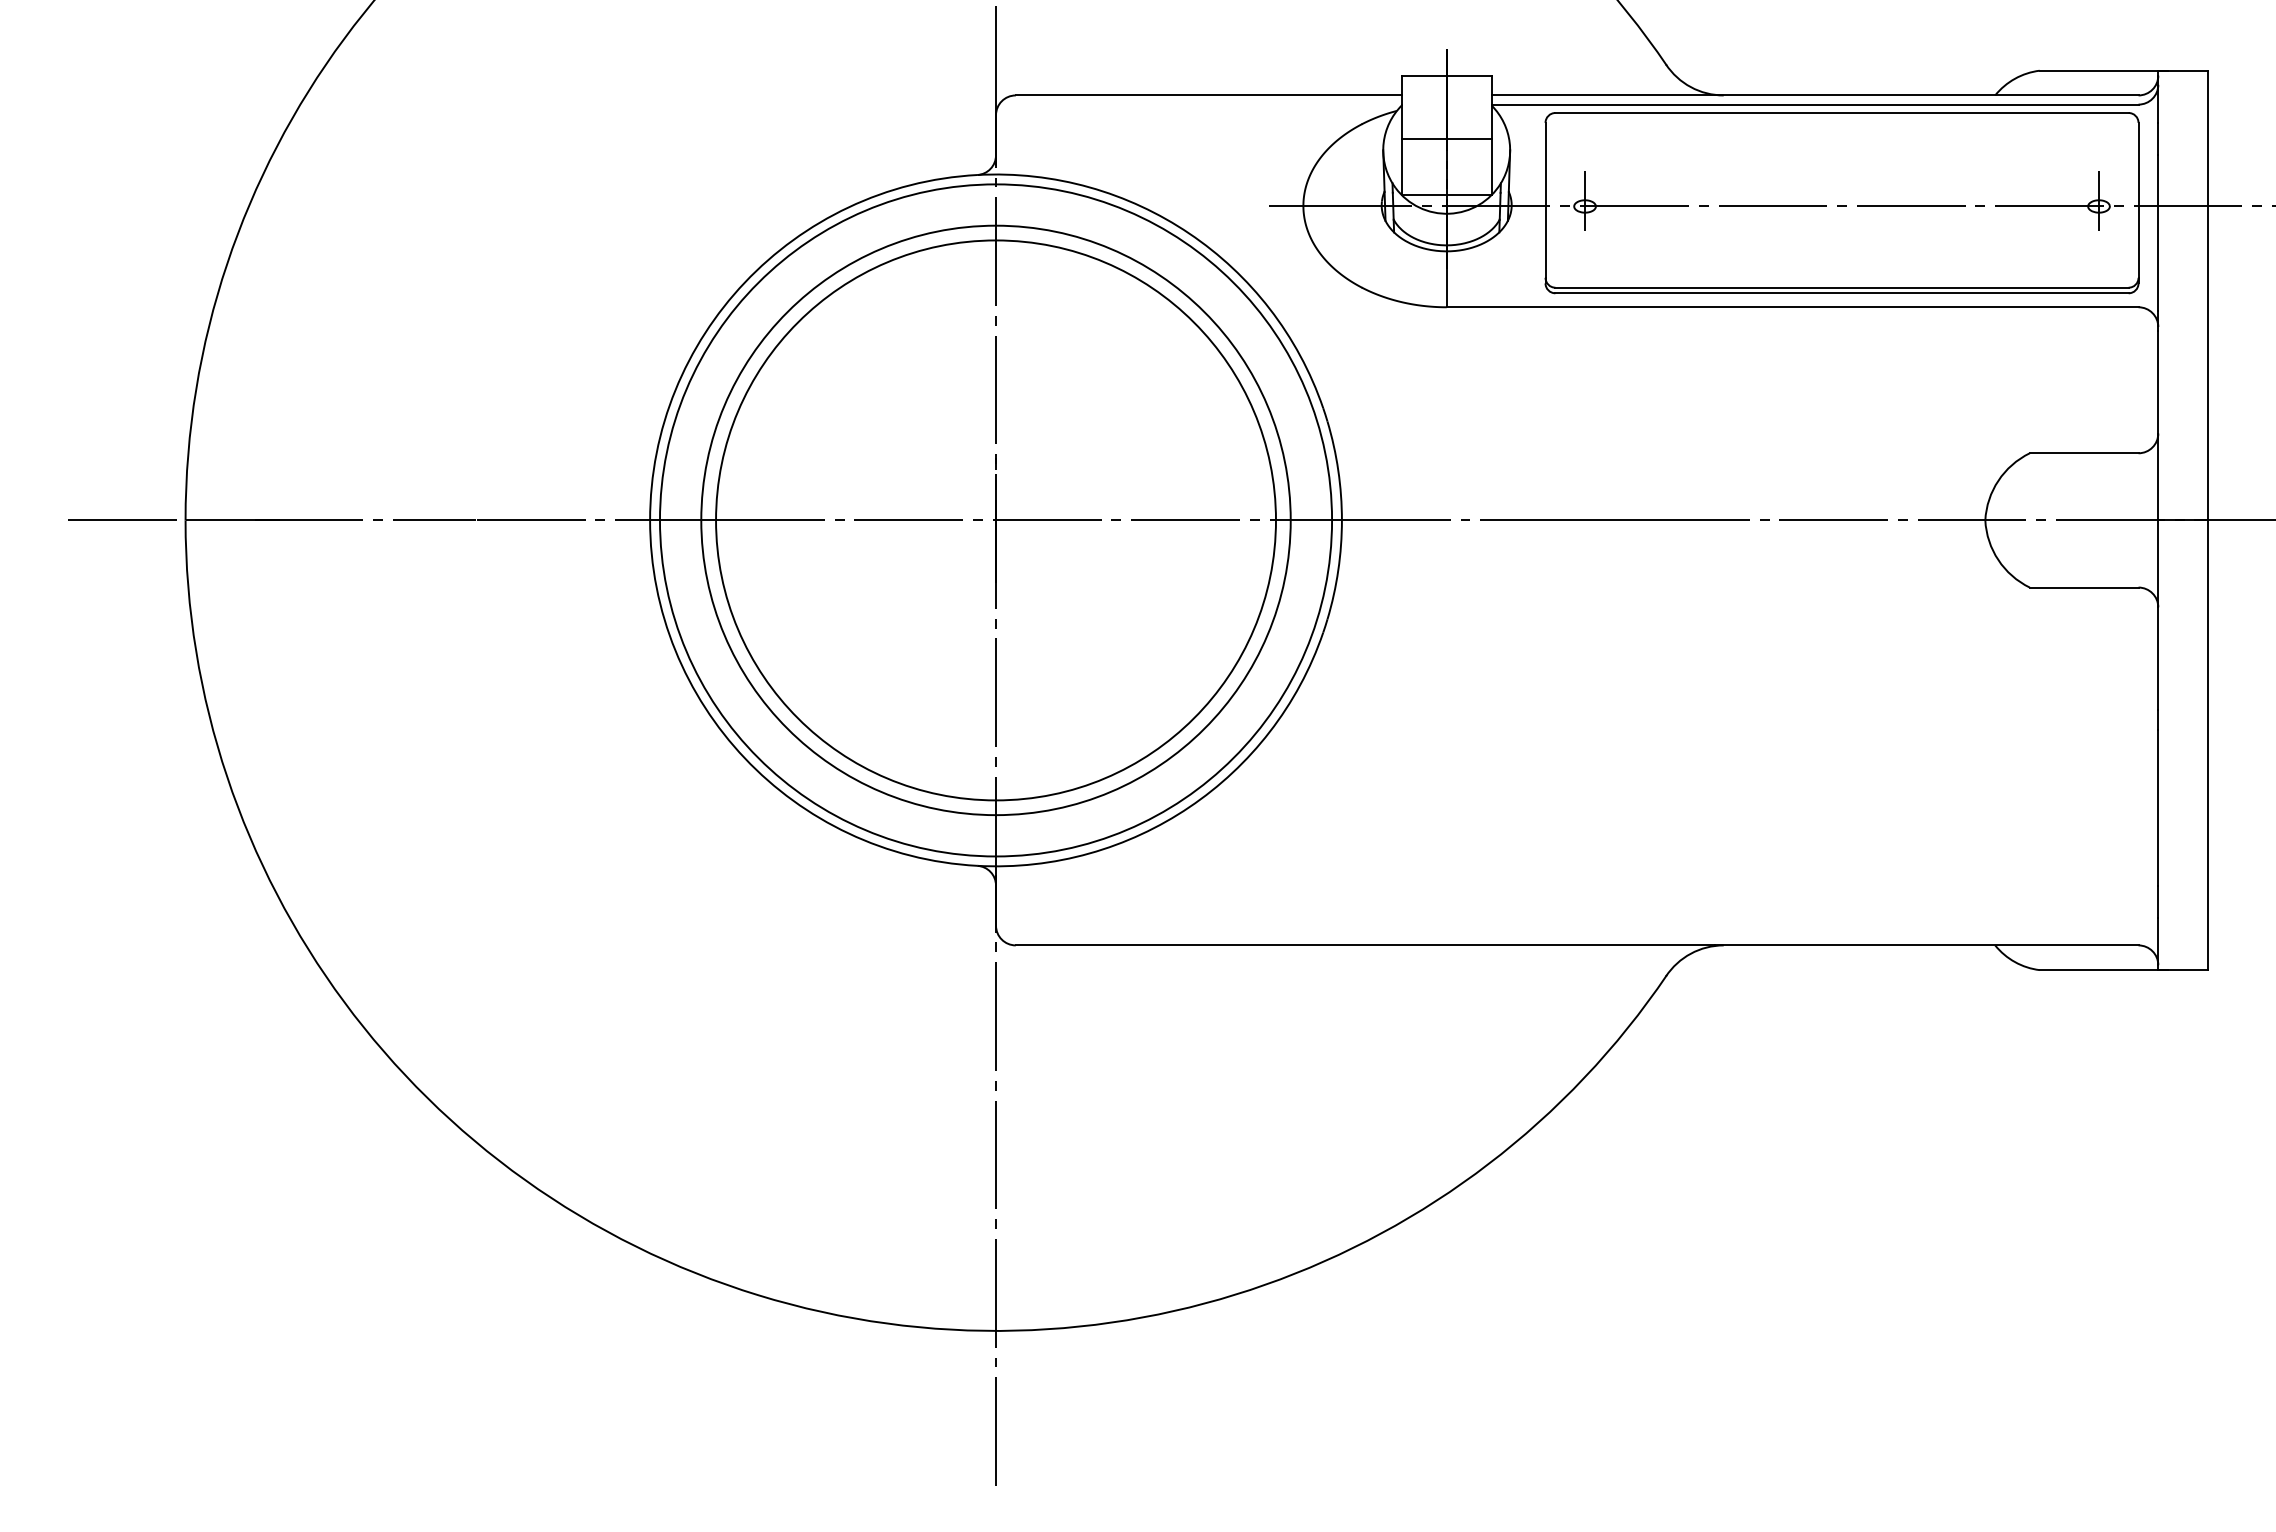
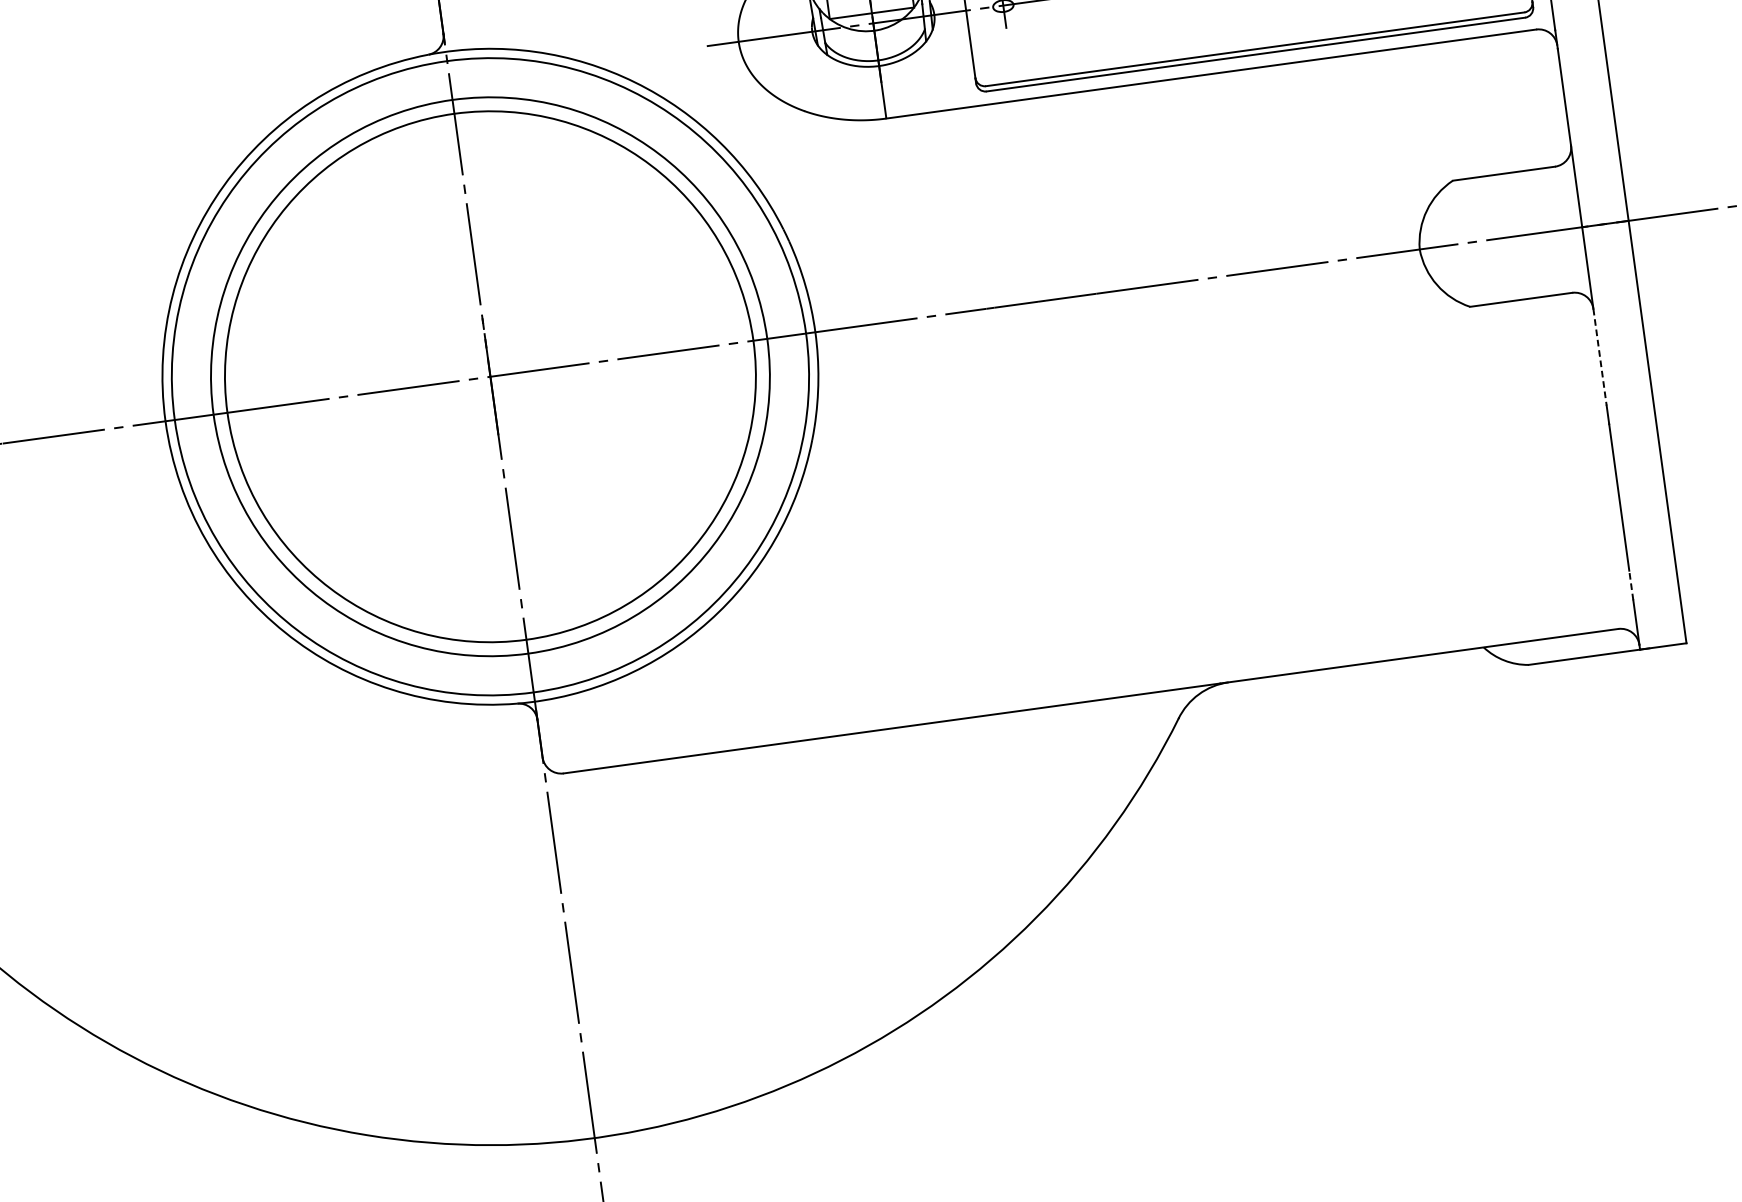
line: (2158, 659) -> (1600, 357), solid -> dashed
line: (2158, 901) -> (1631, 585), solid -> dashed

